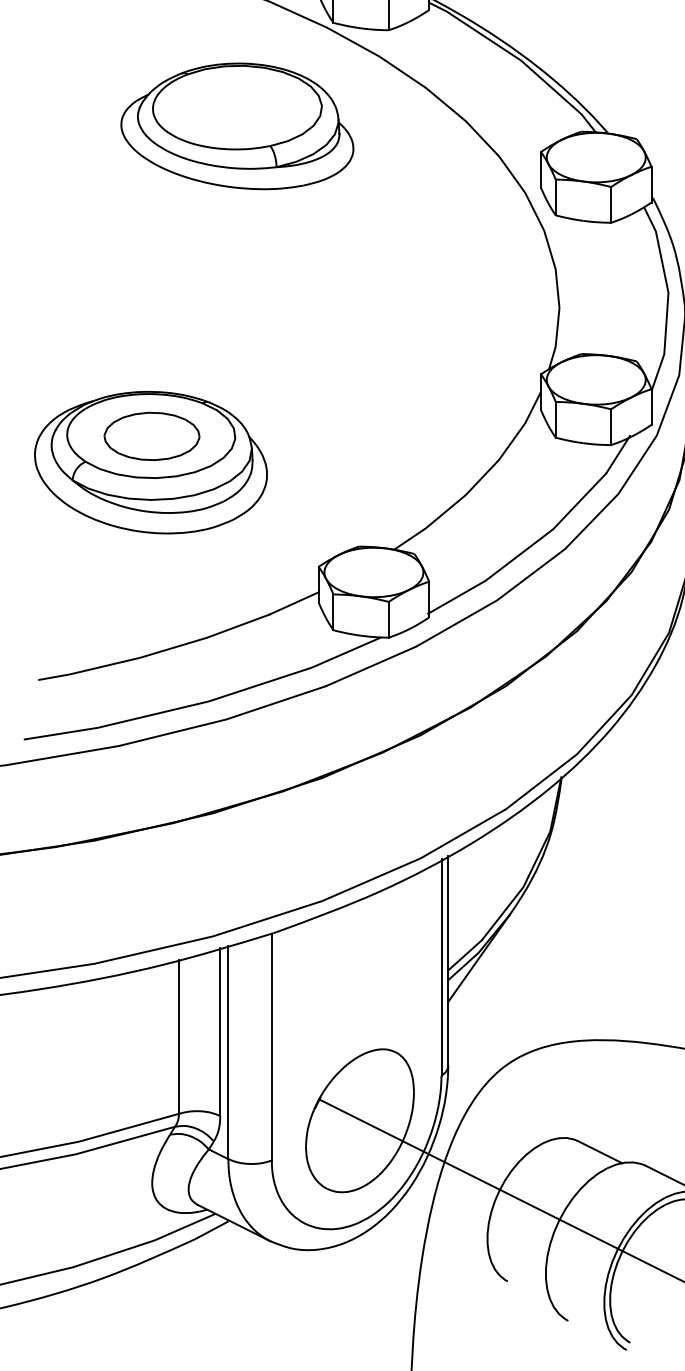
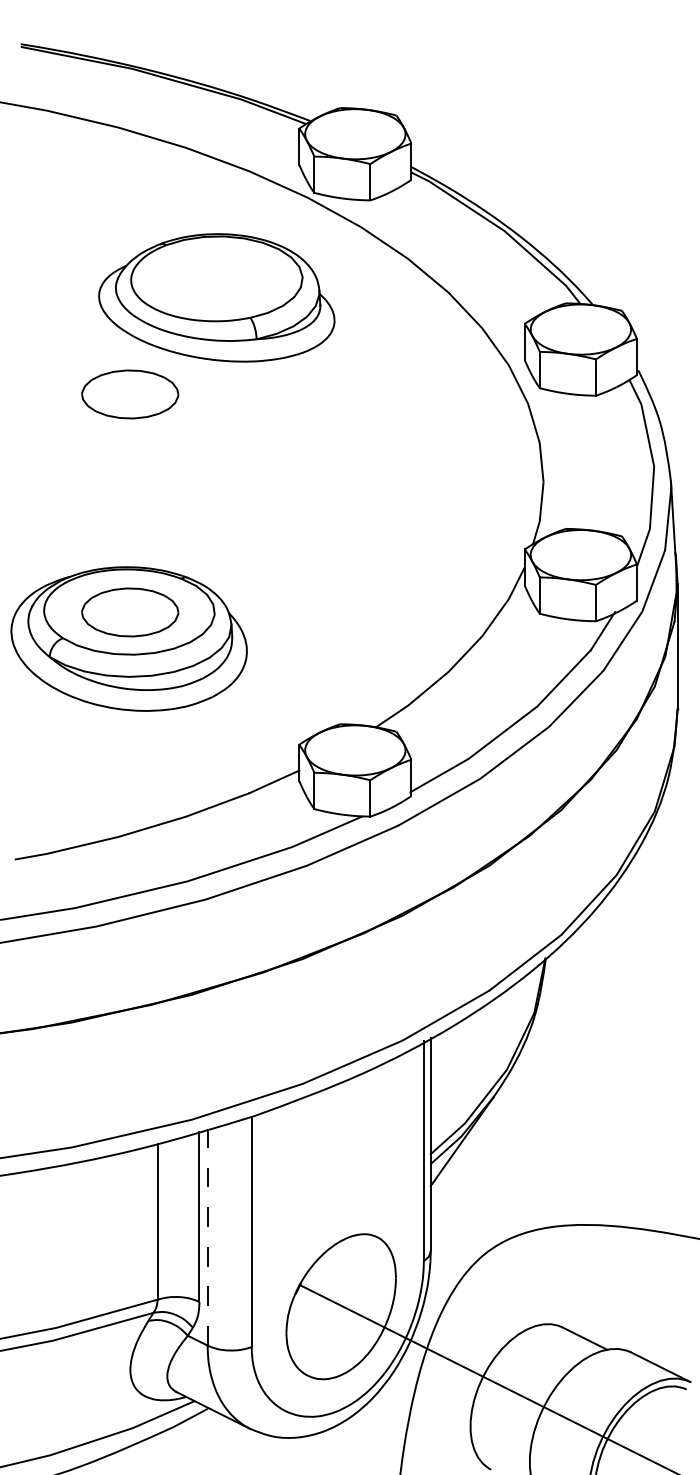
part: (152, 221) -> (130, 394), added
line: (228, 1052) -> (207, 1237), solid -> dashed

